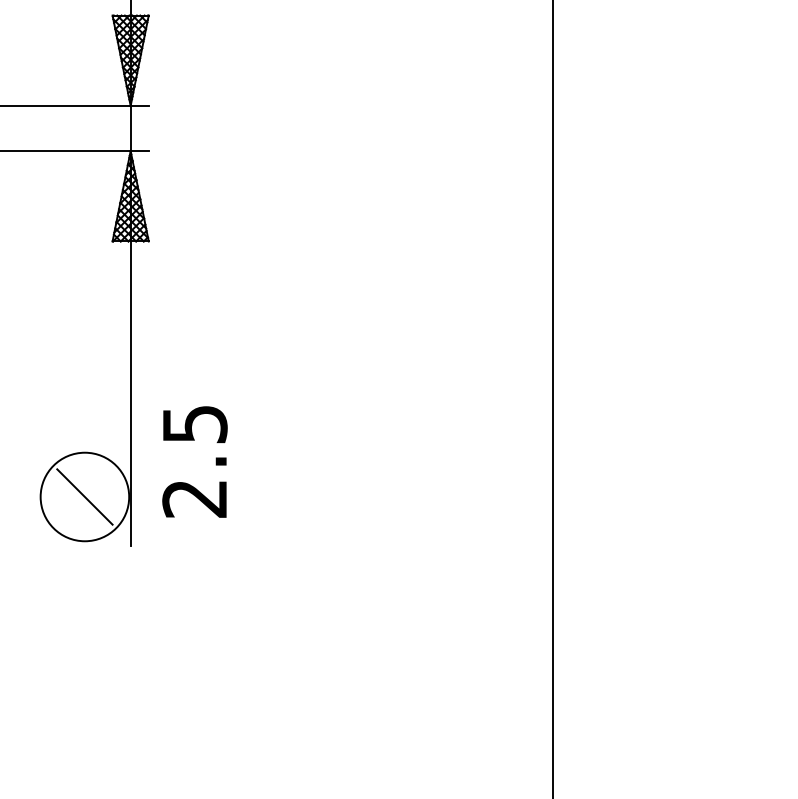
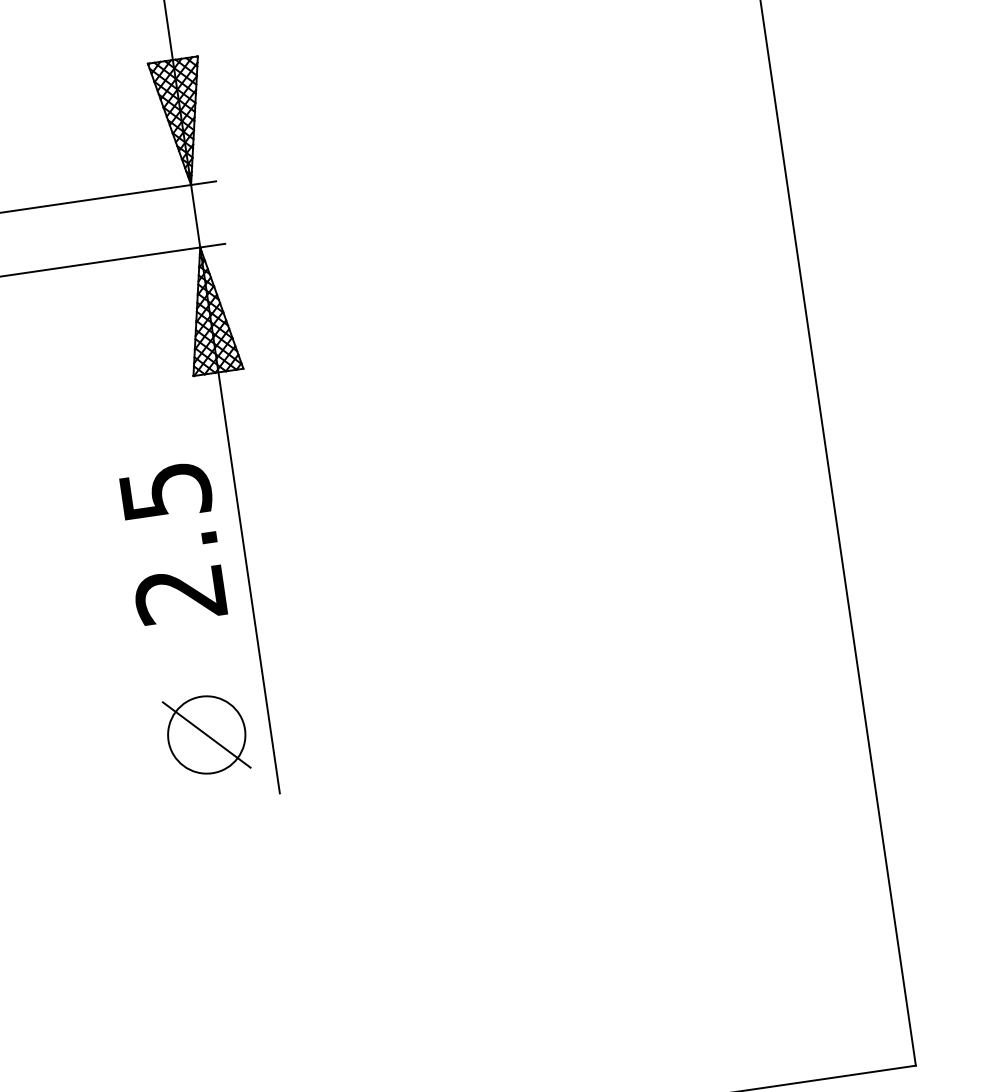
text: (194, 461) -> (172, 542), moved
circle: (84, 496) -> (206, 734), size x0.62

